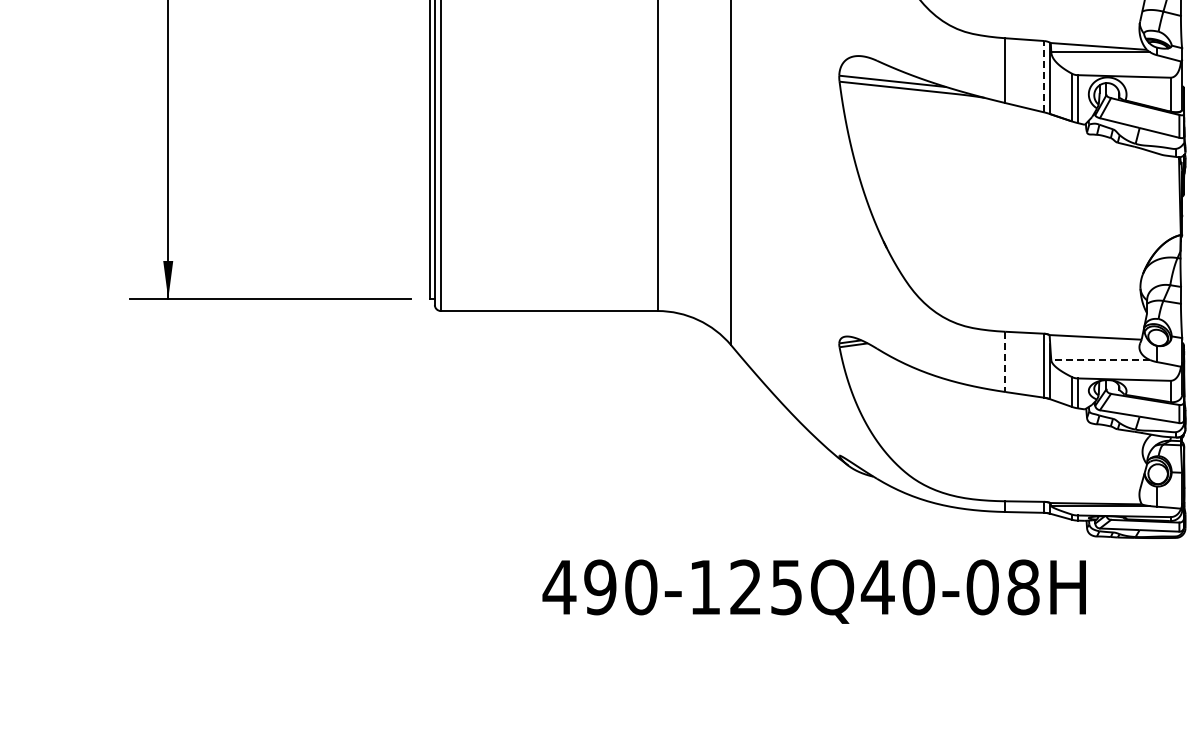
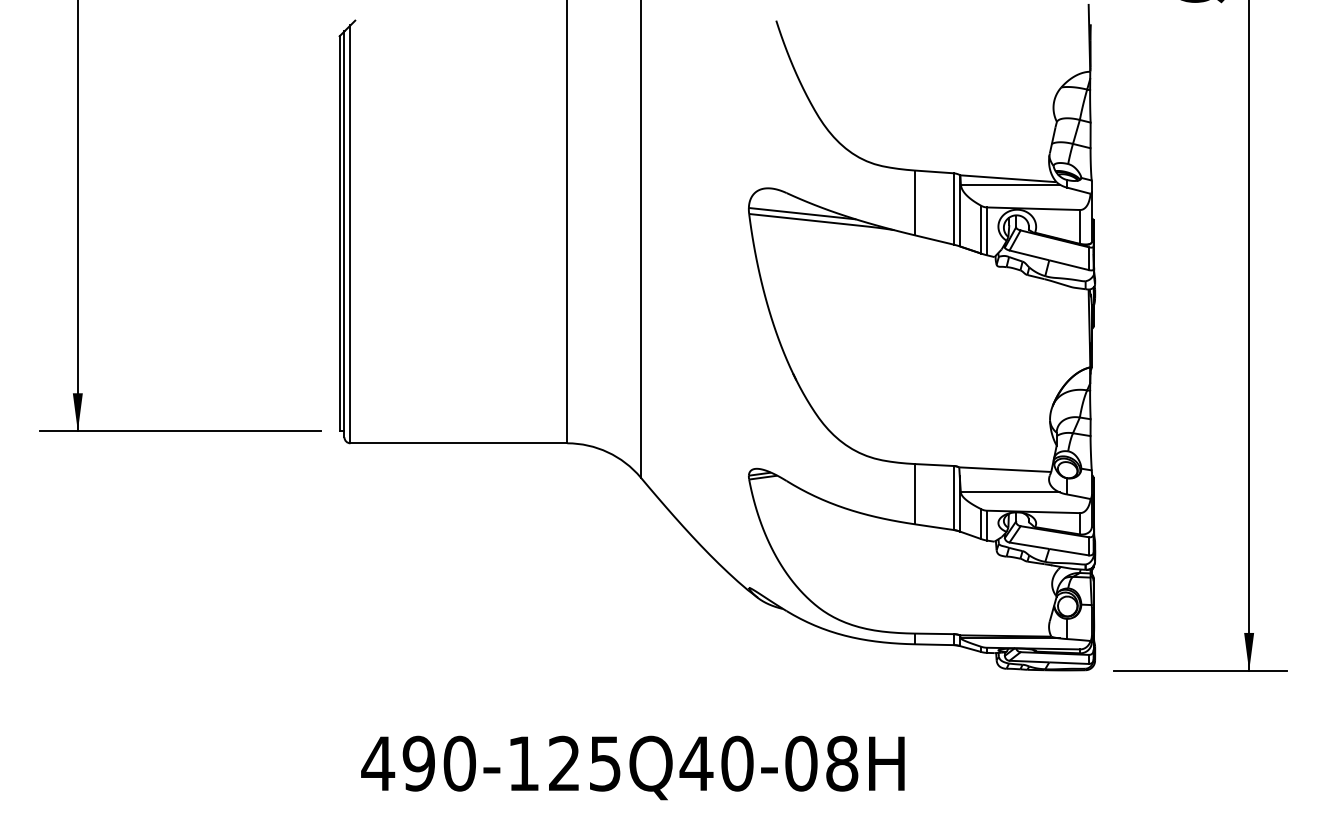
line: (1043, 76) -> (953, 208), dashed -> solid
line: (1099, 360) -> (1009, 492), dashed -> solid
line: (1004, 362) -> (914, 494), dashed -> solid
text: (813, 591) -> (632, 767), moved

